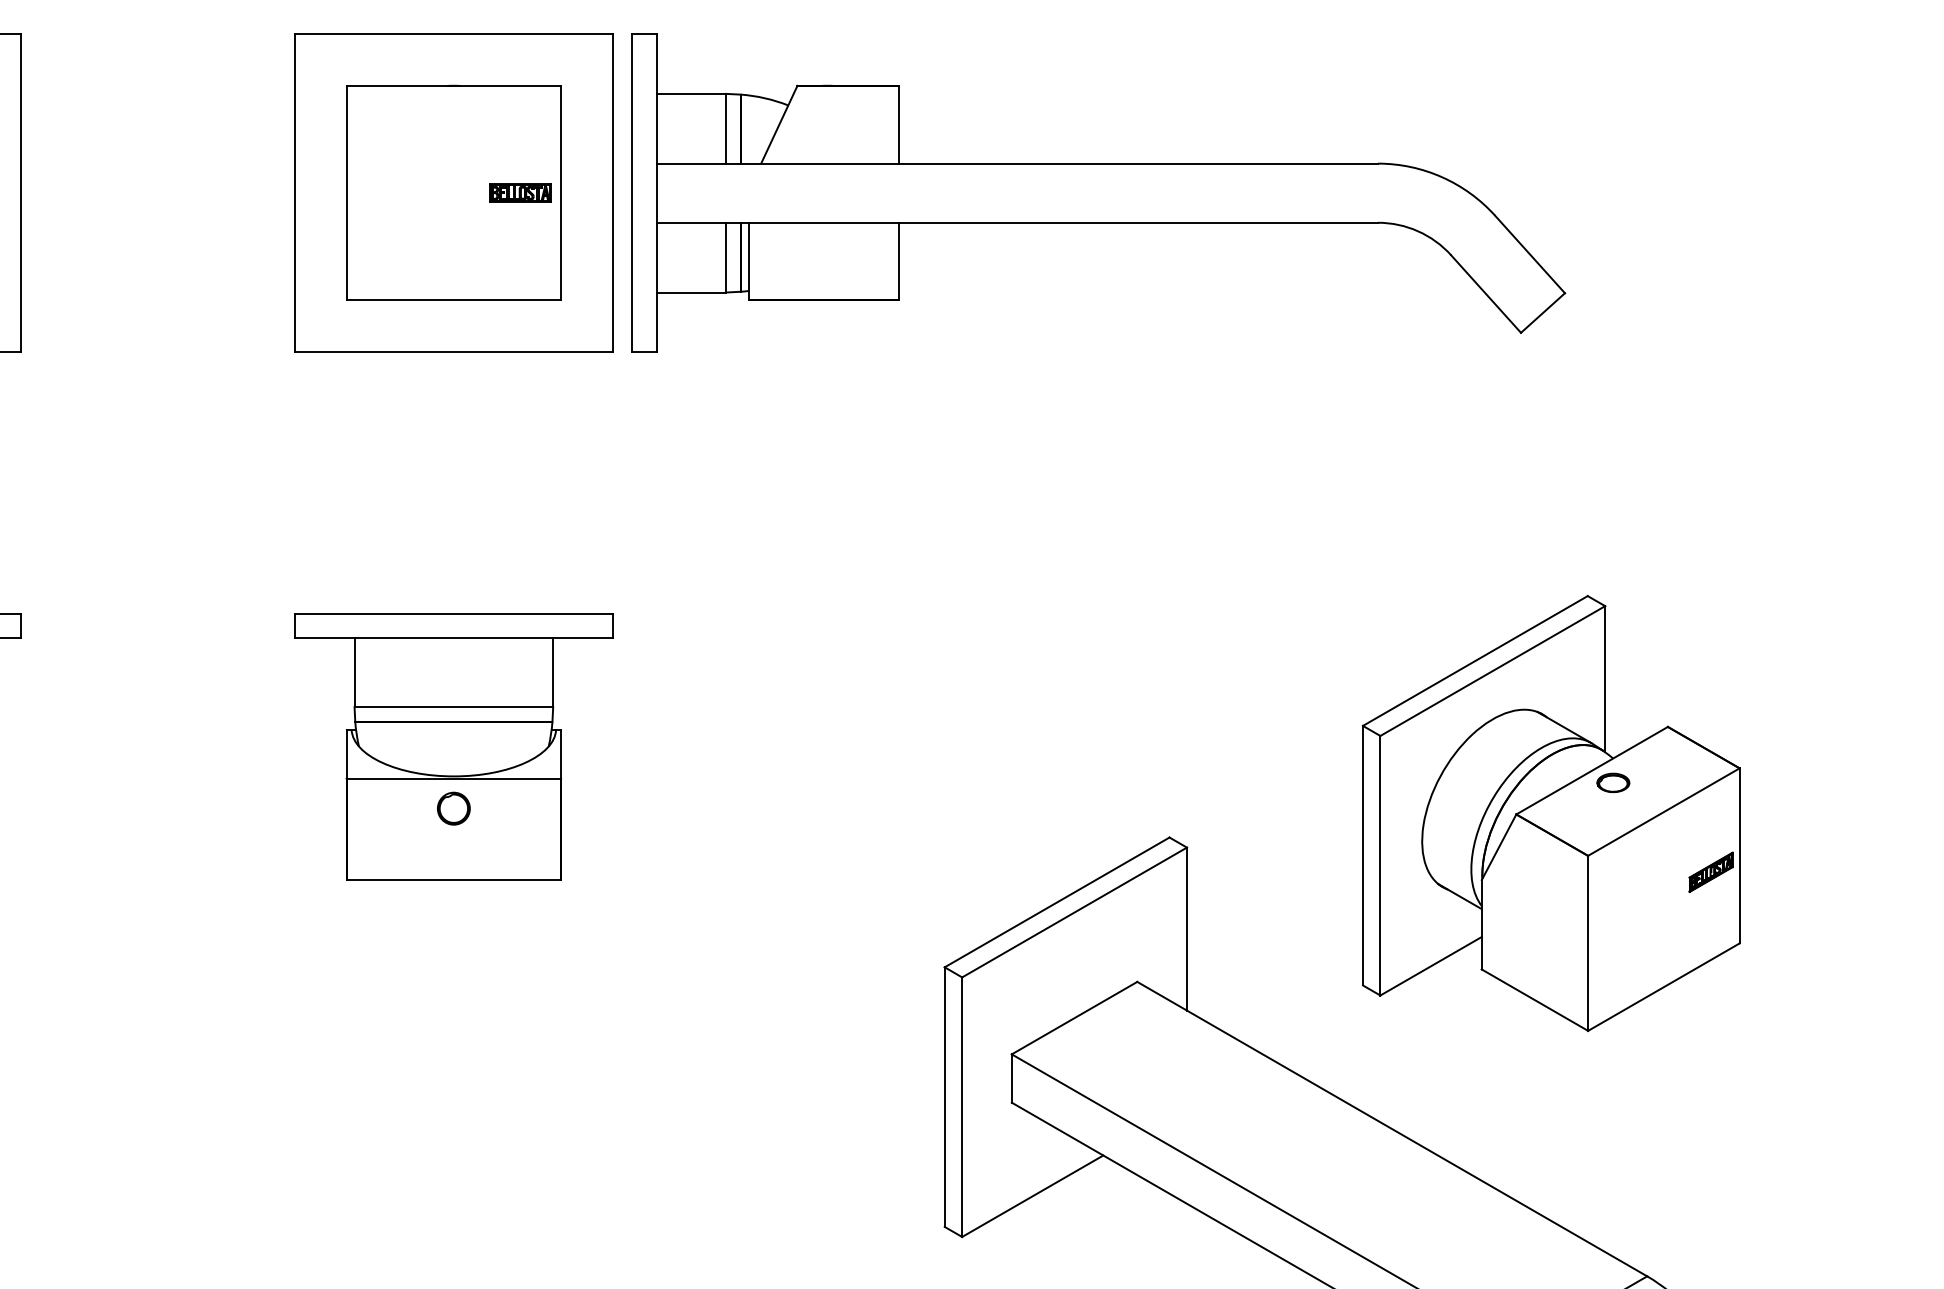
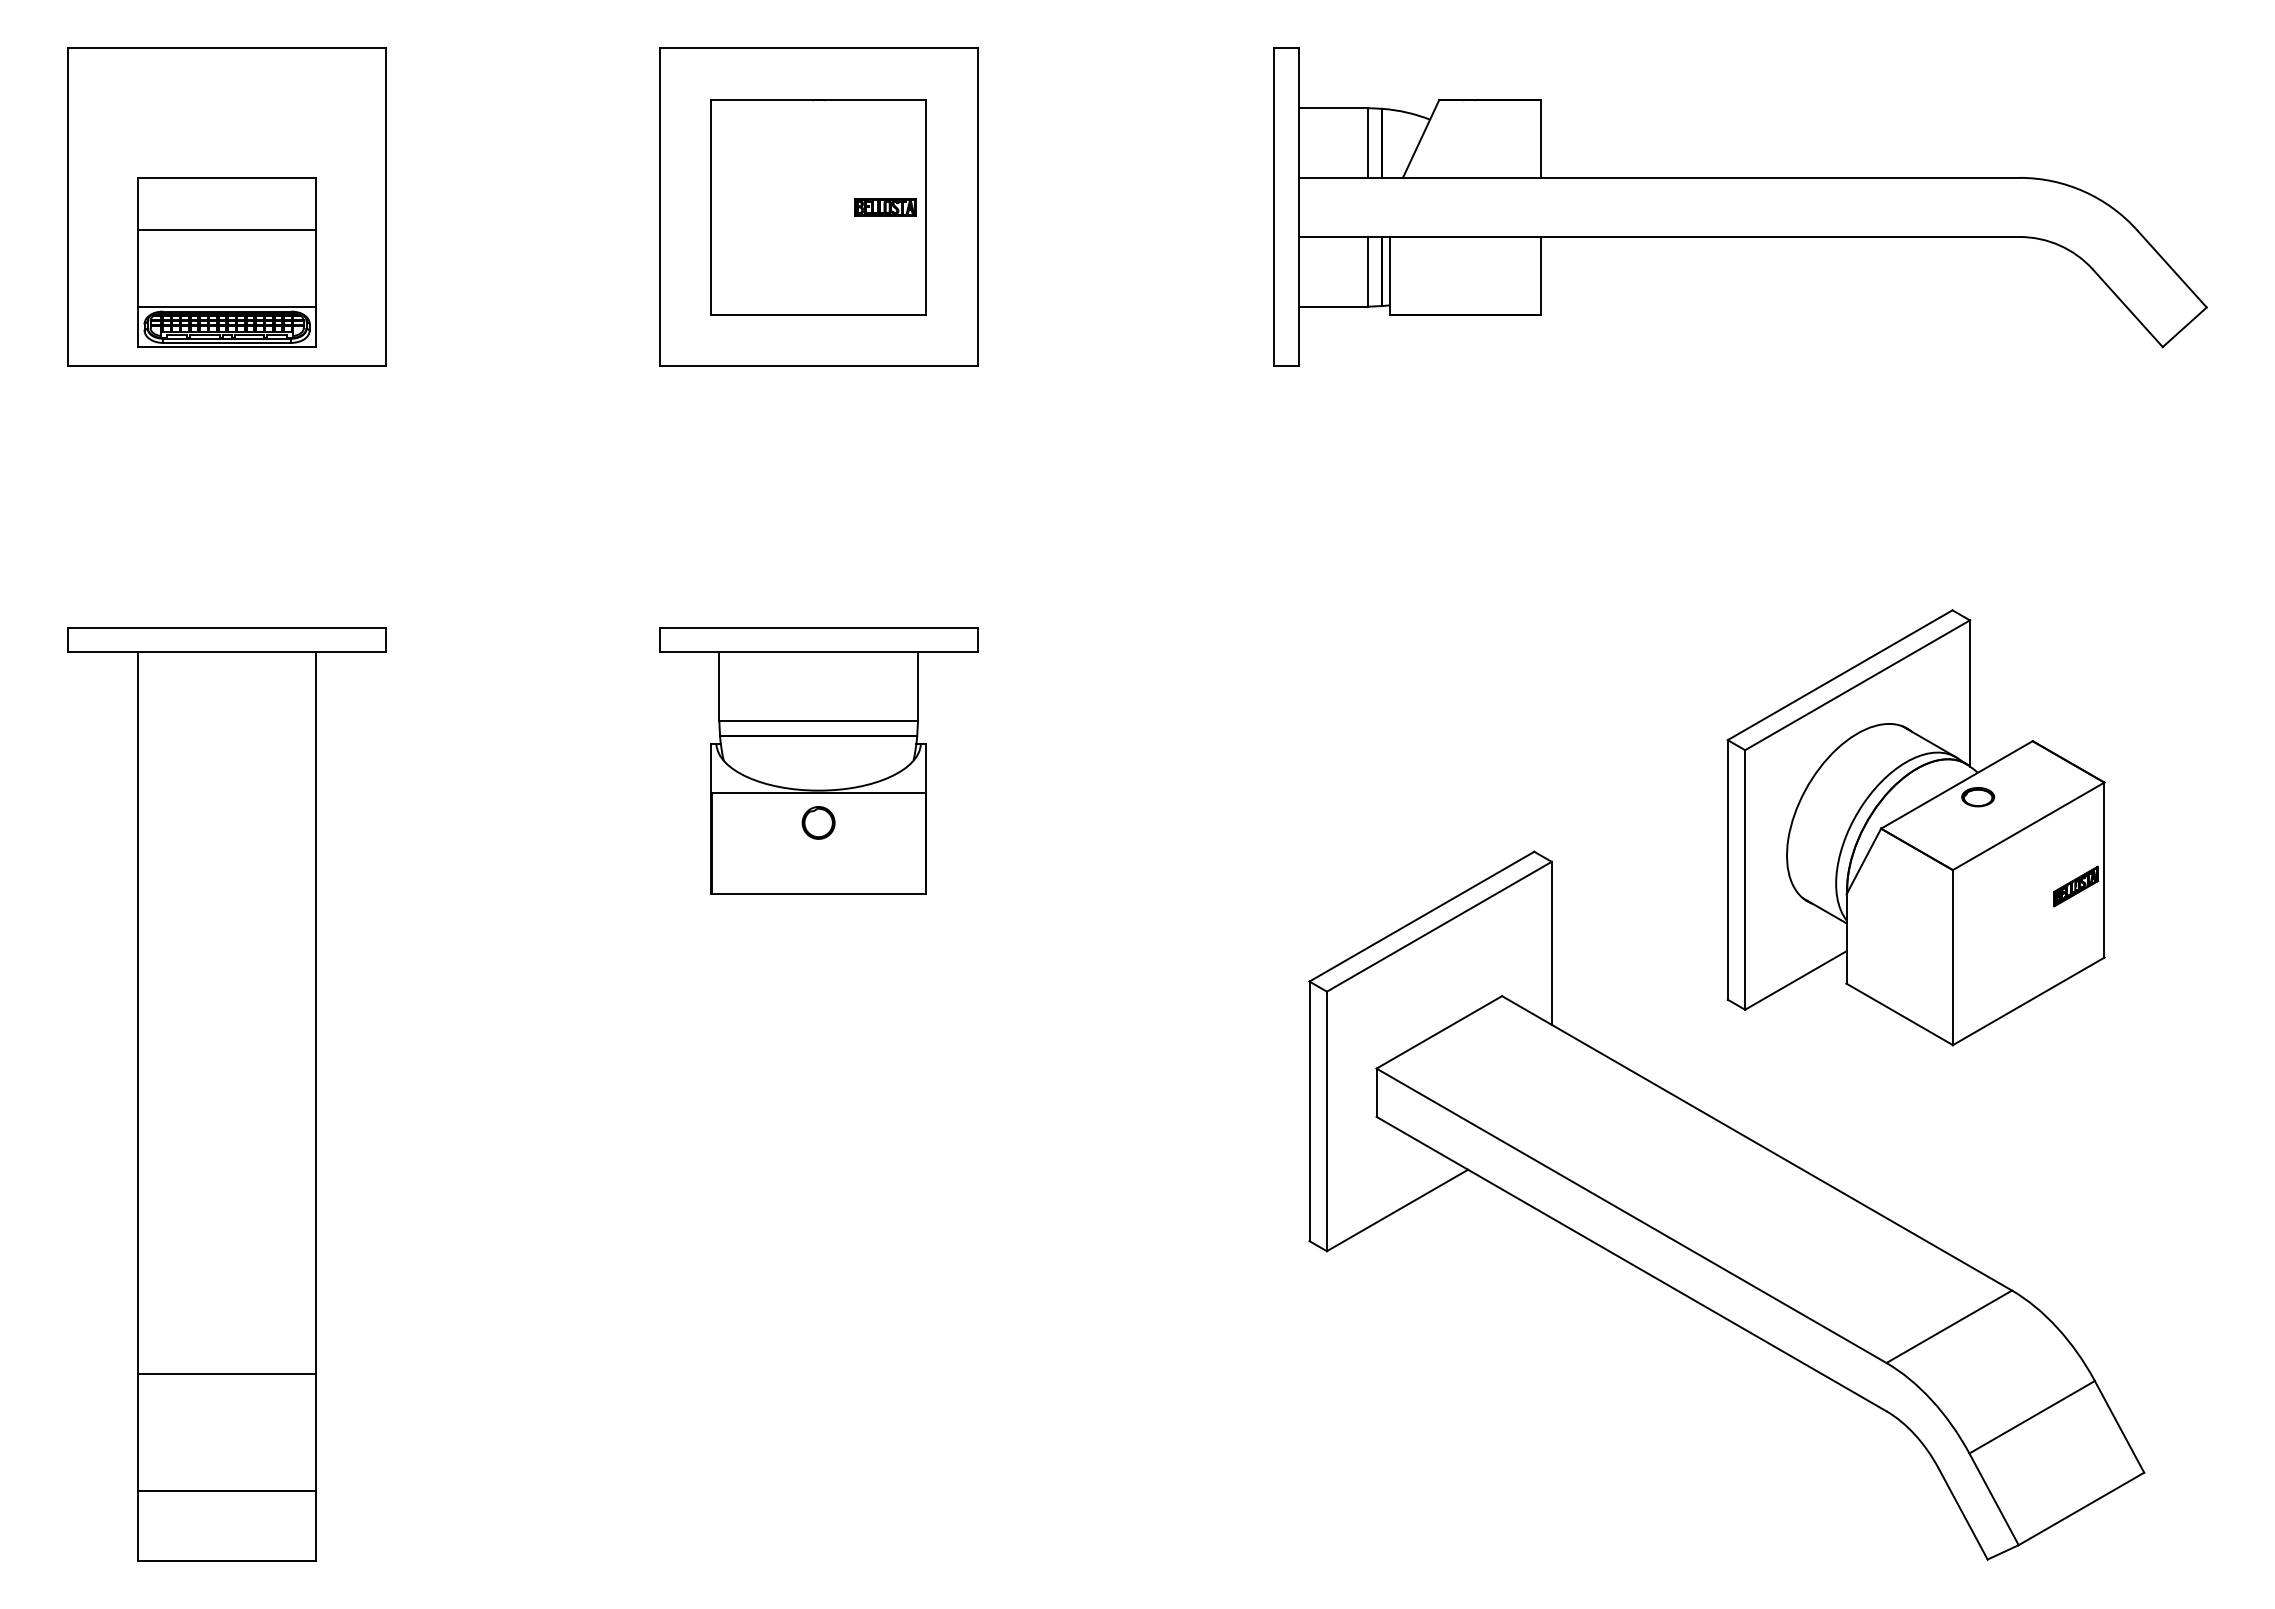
part: (1098, 192) -> (1740, 206), moved

